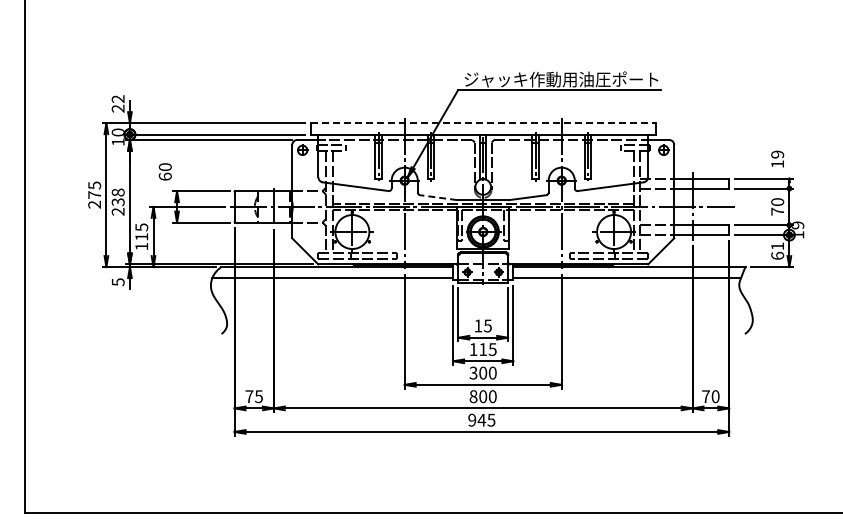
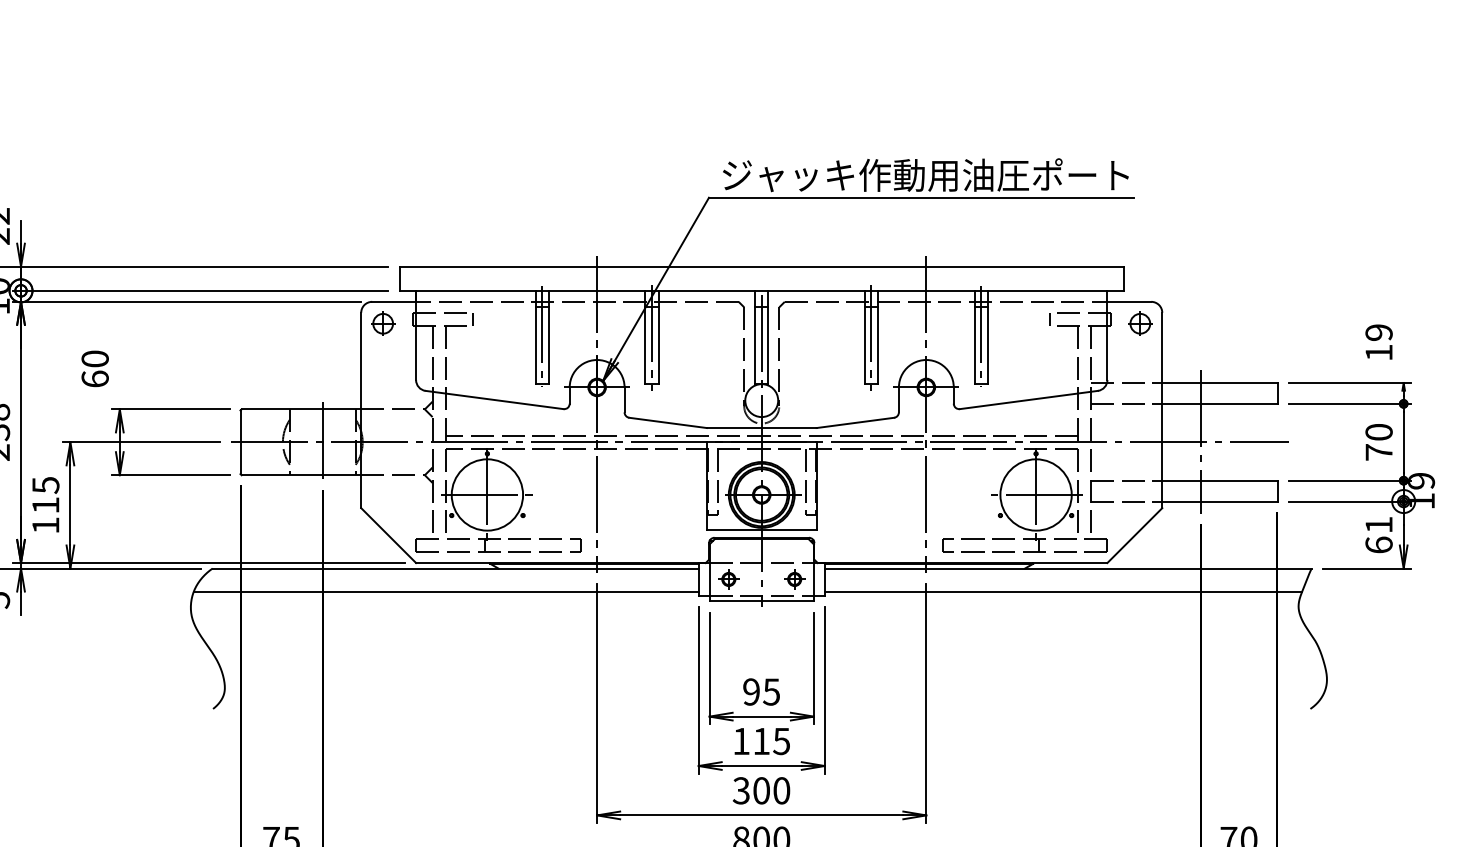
line: (483, 123) -> (762, 267), dashed -> solid
line: (438, 197) -> (667, 422), dashed -> solid
text: (478, 325) -> (751, 690), 15 -> 95

